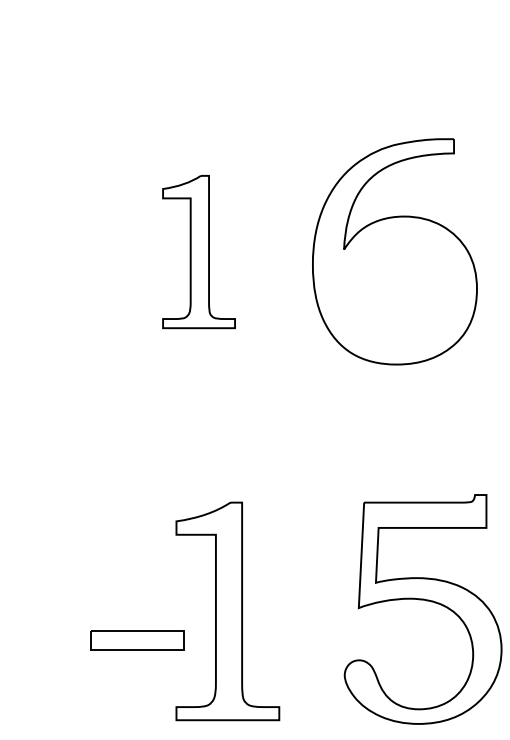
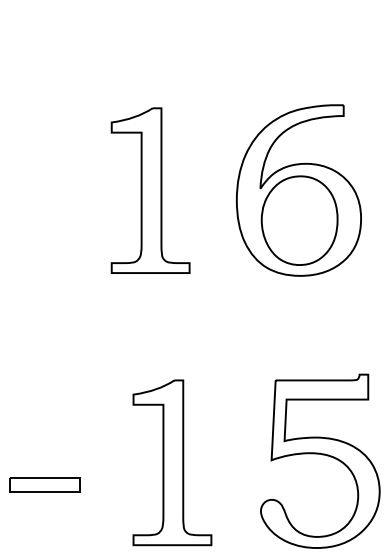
part: (198, 251) -> (150, 190), size x1.43
part: (395, 291) -> (299, 220), added
part: (137, 640) -> (44, 484), moved

